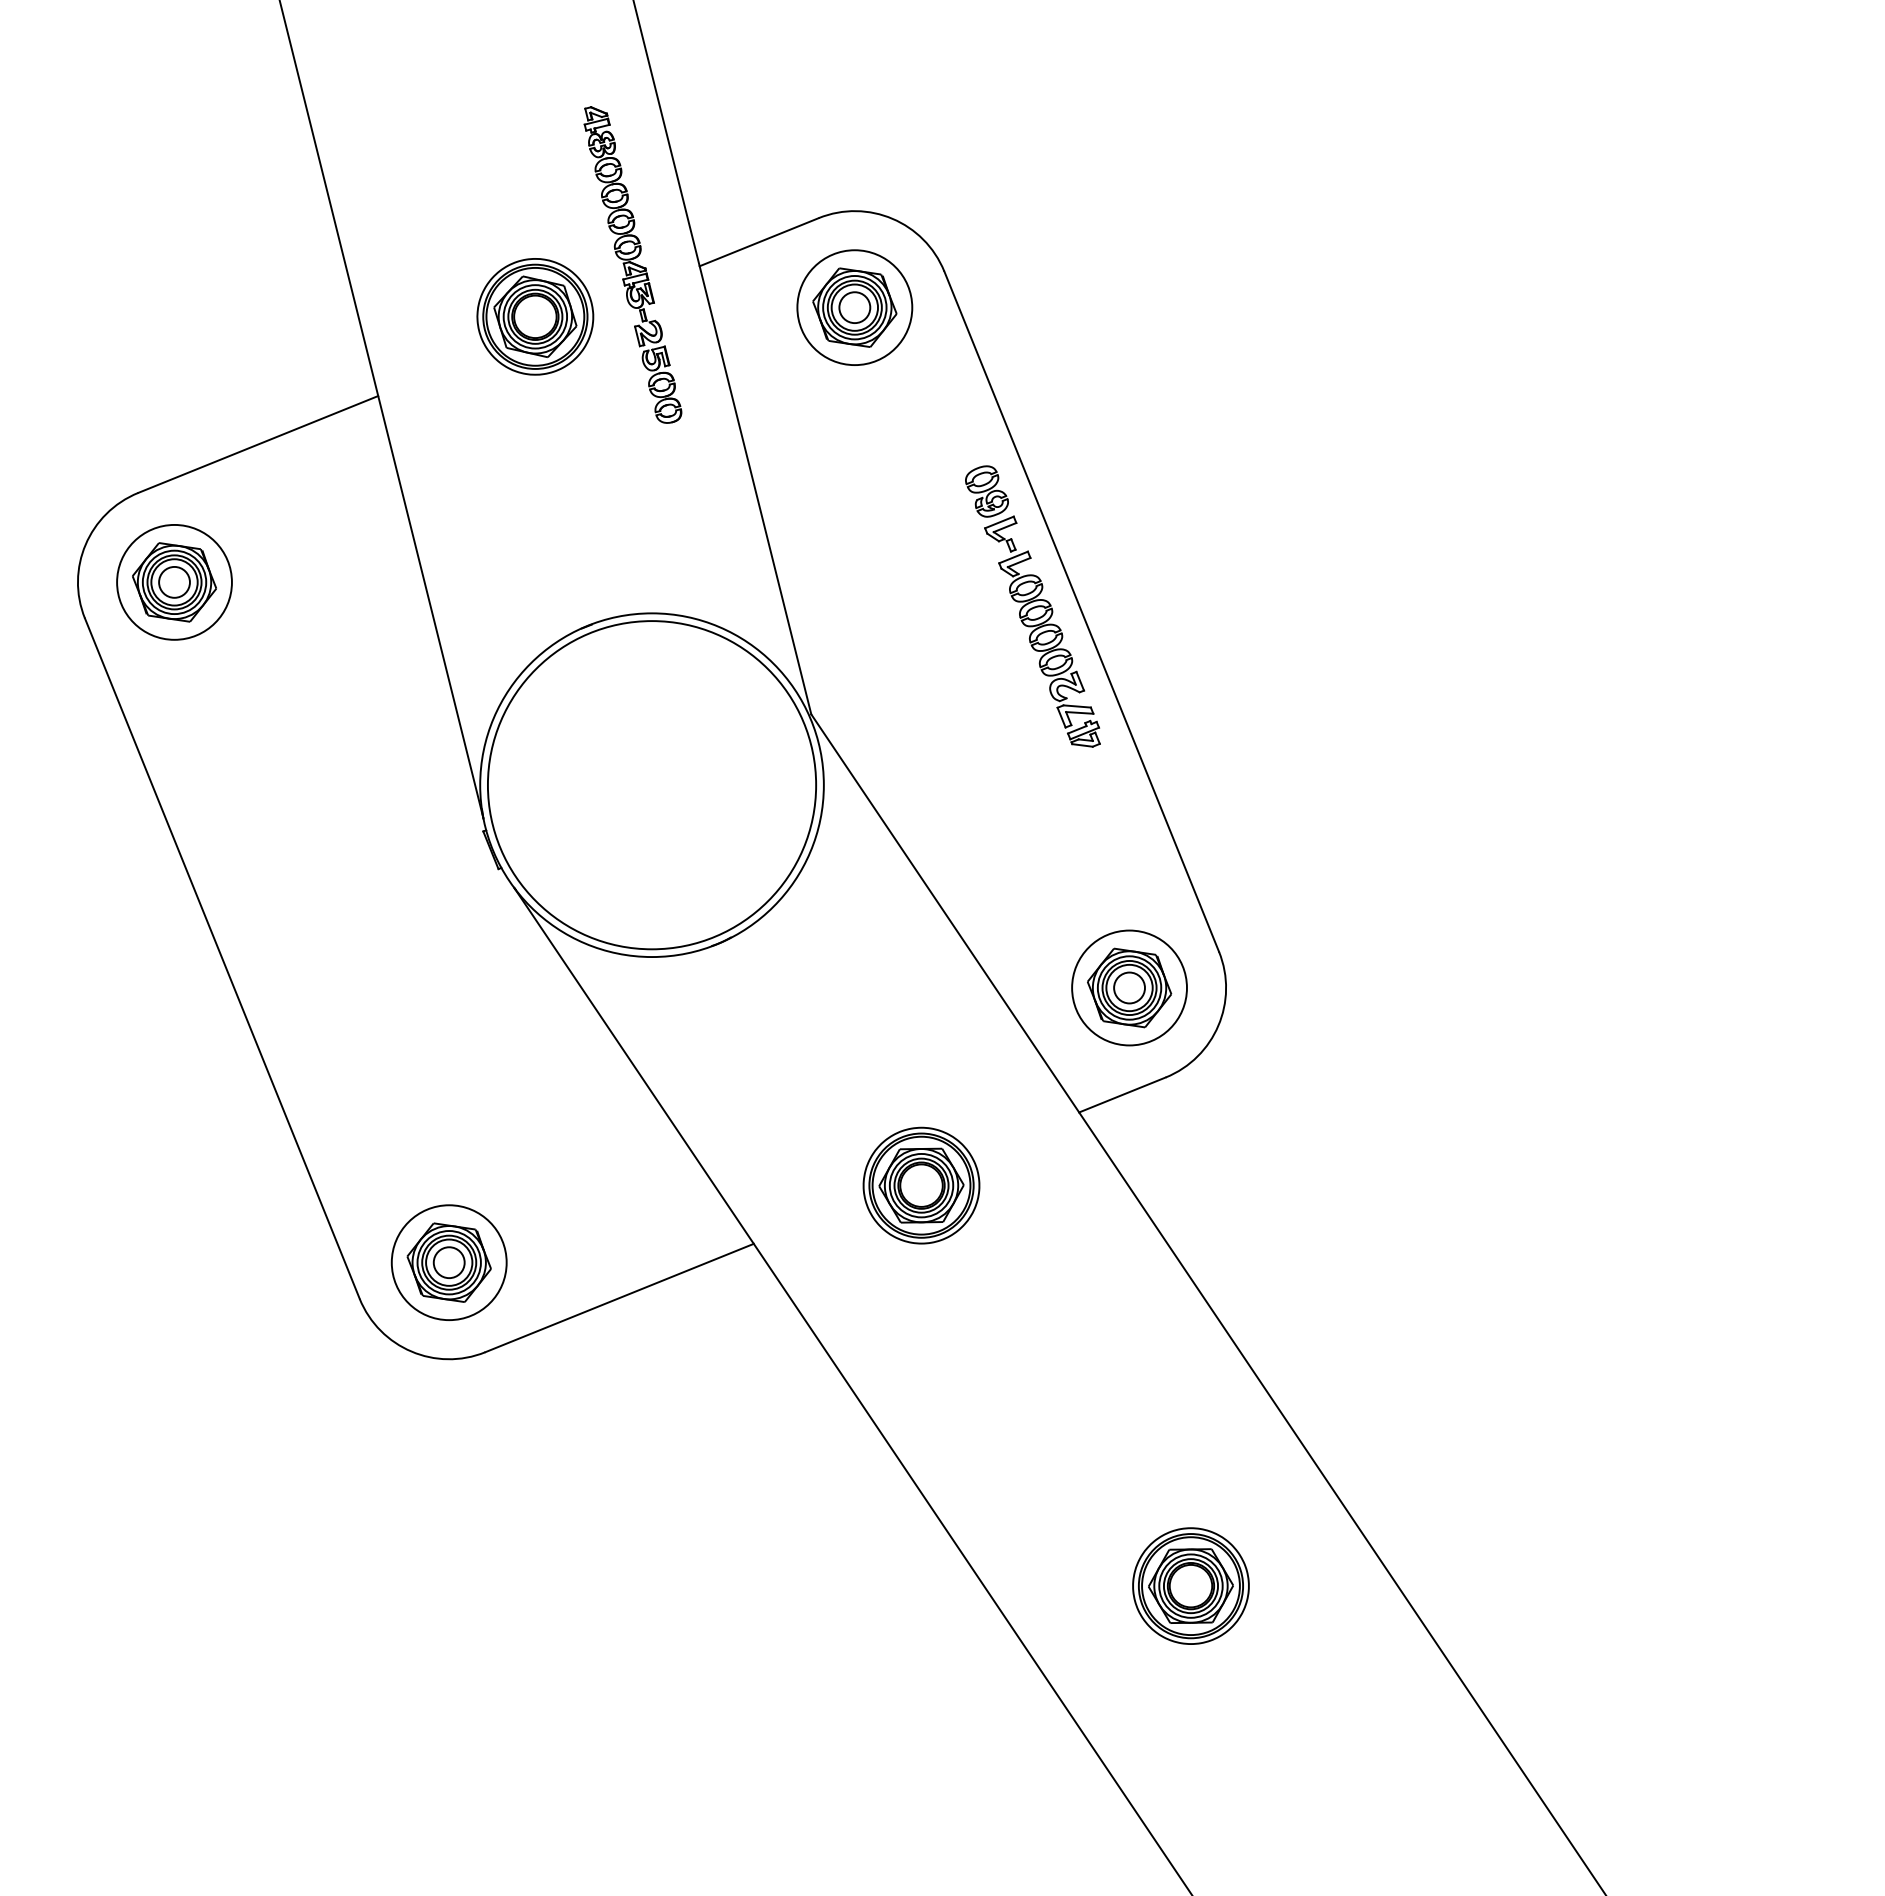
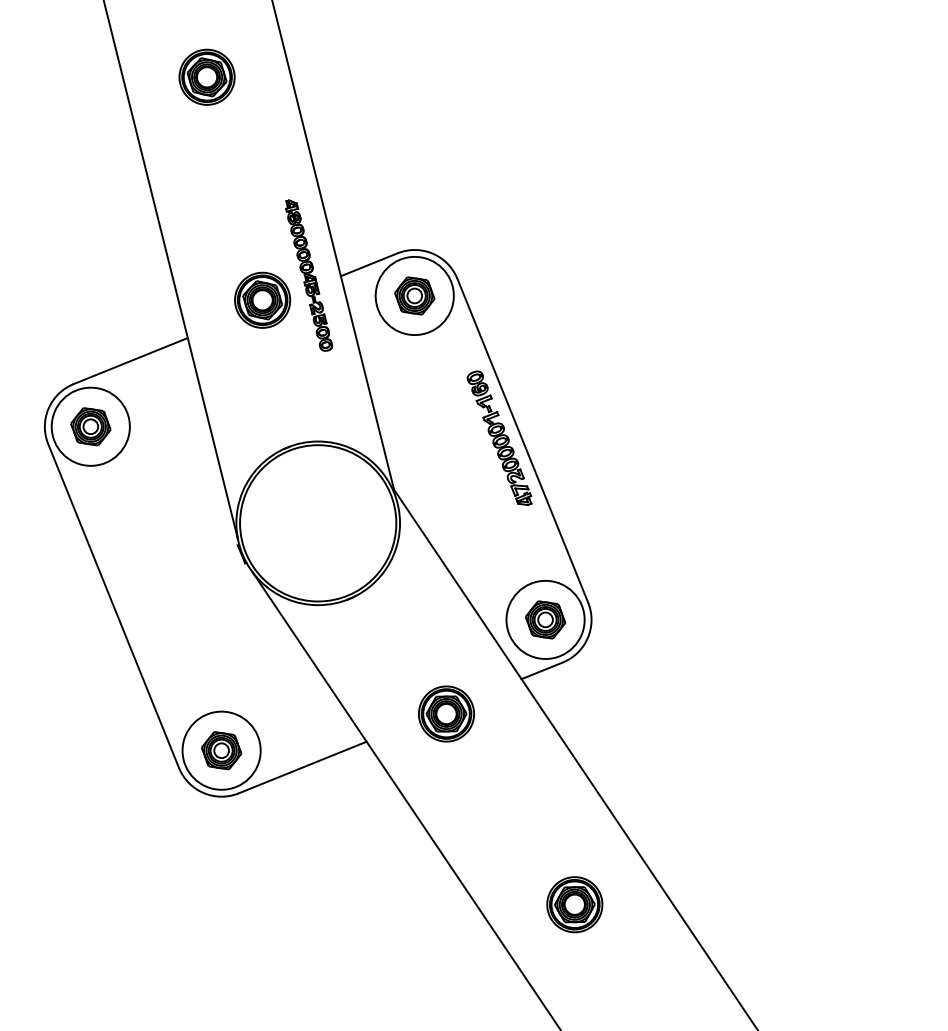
circle: (854, 306) -> (414, 295), size x1.43
circle: (173, 581) -> (90, 426), size x1.43
circle: (1129, 987) -> (545, 619), size x1.43
circle: (448, 1262) -> (221, 750), size x1.43

